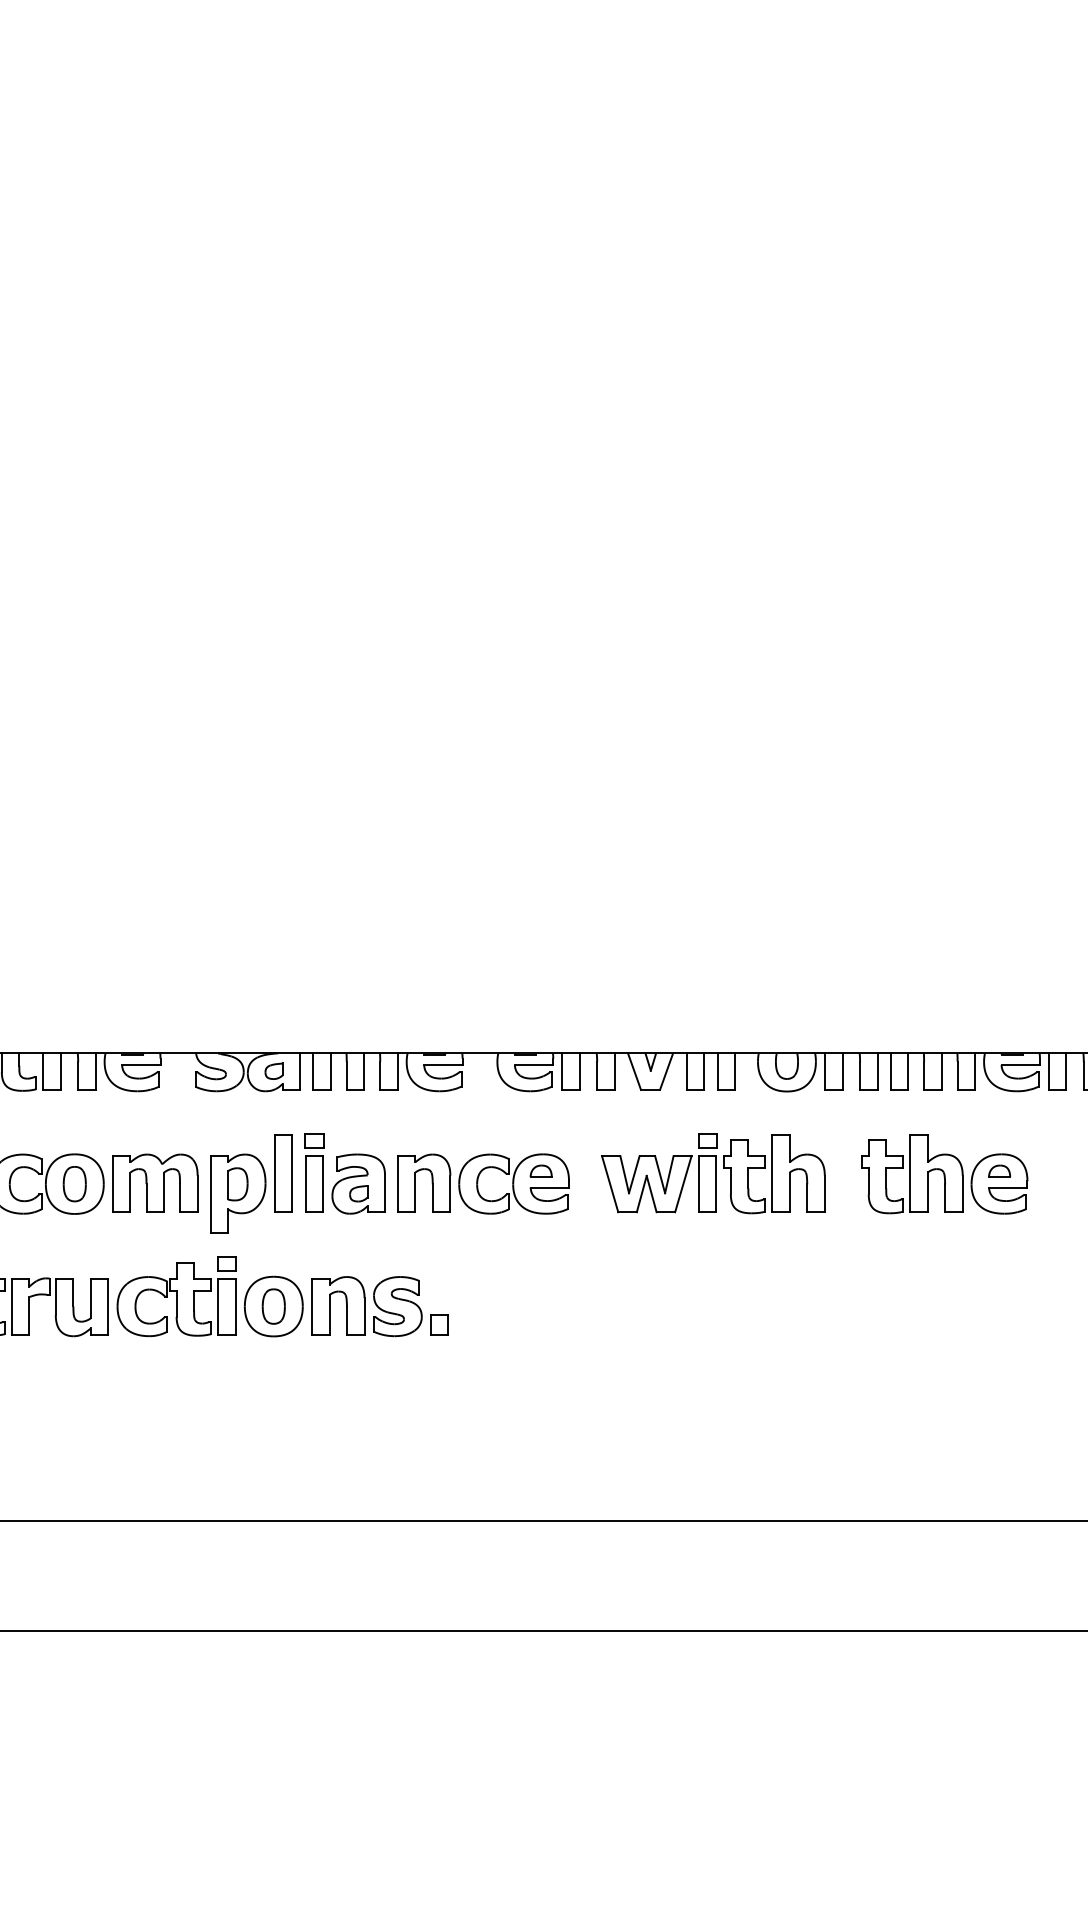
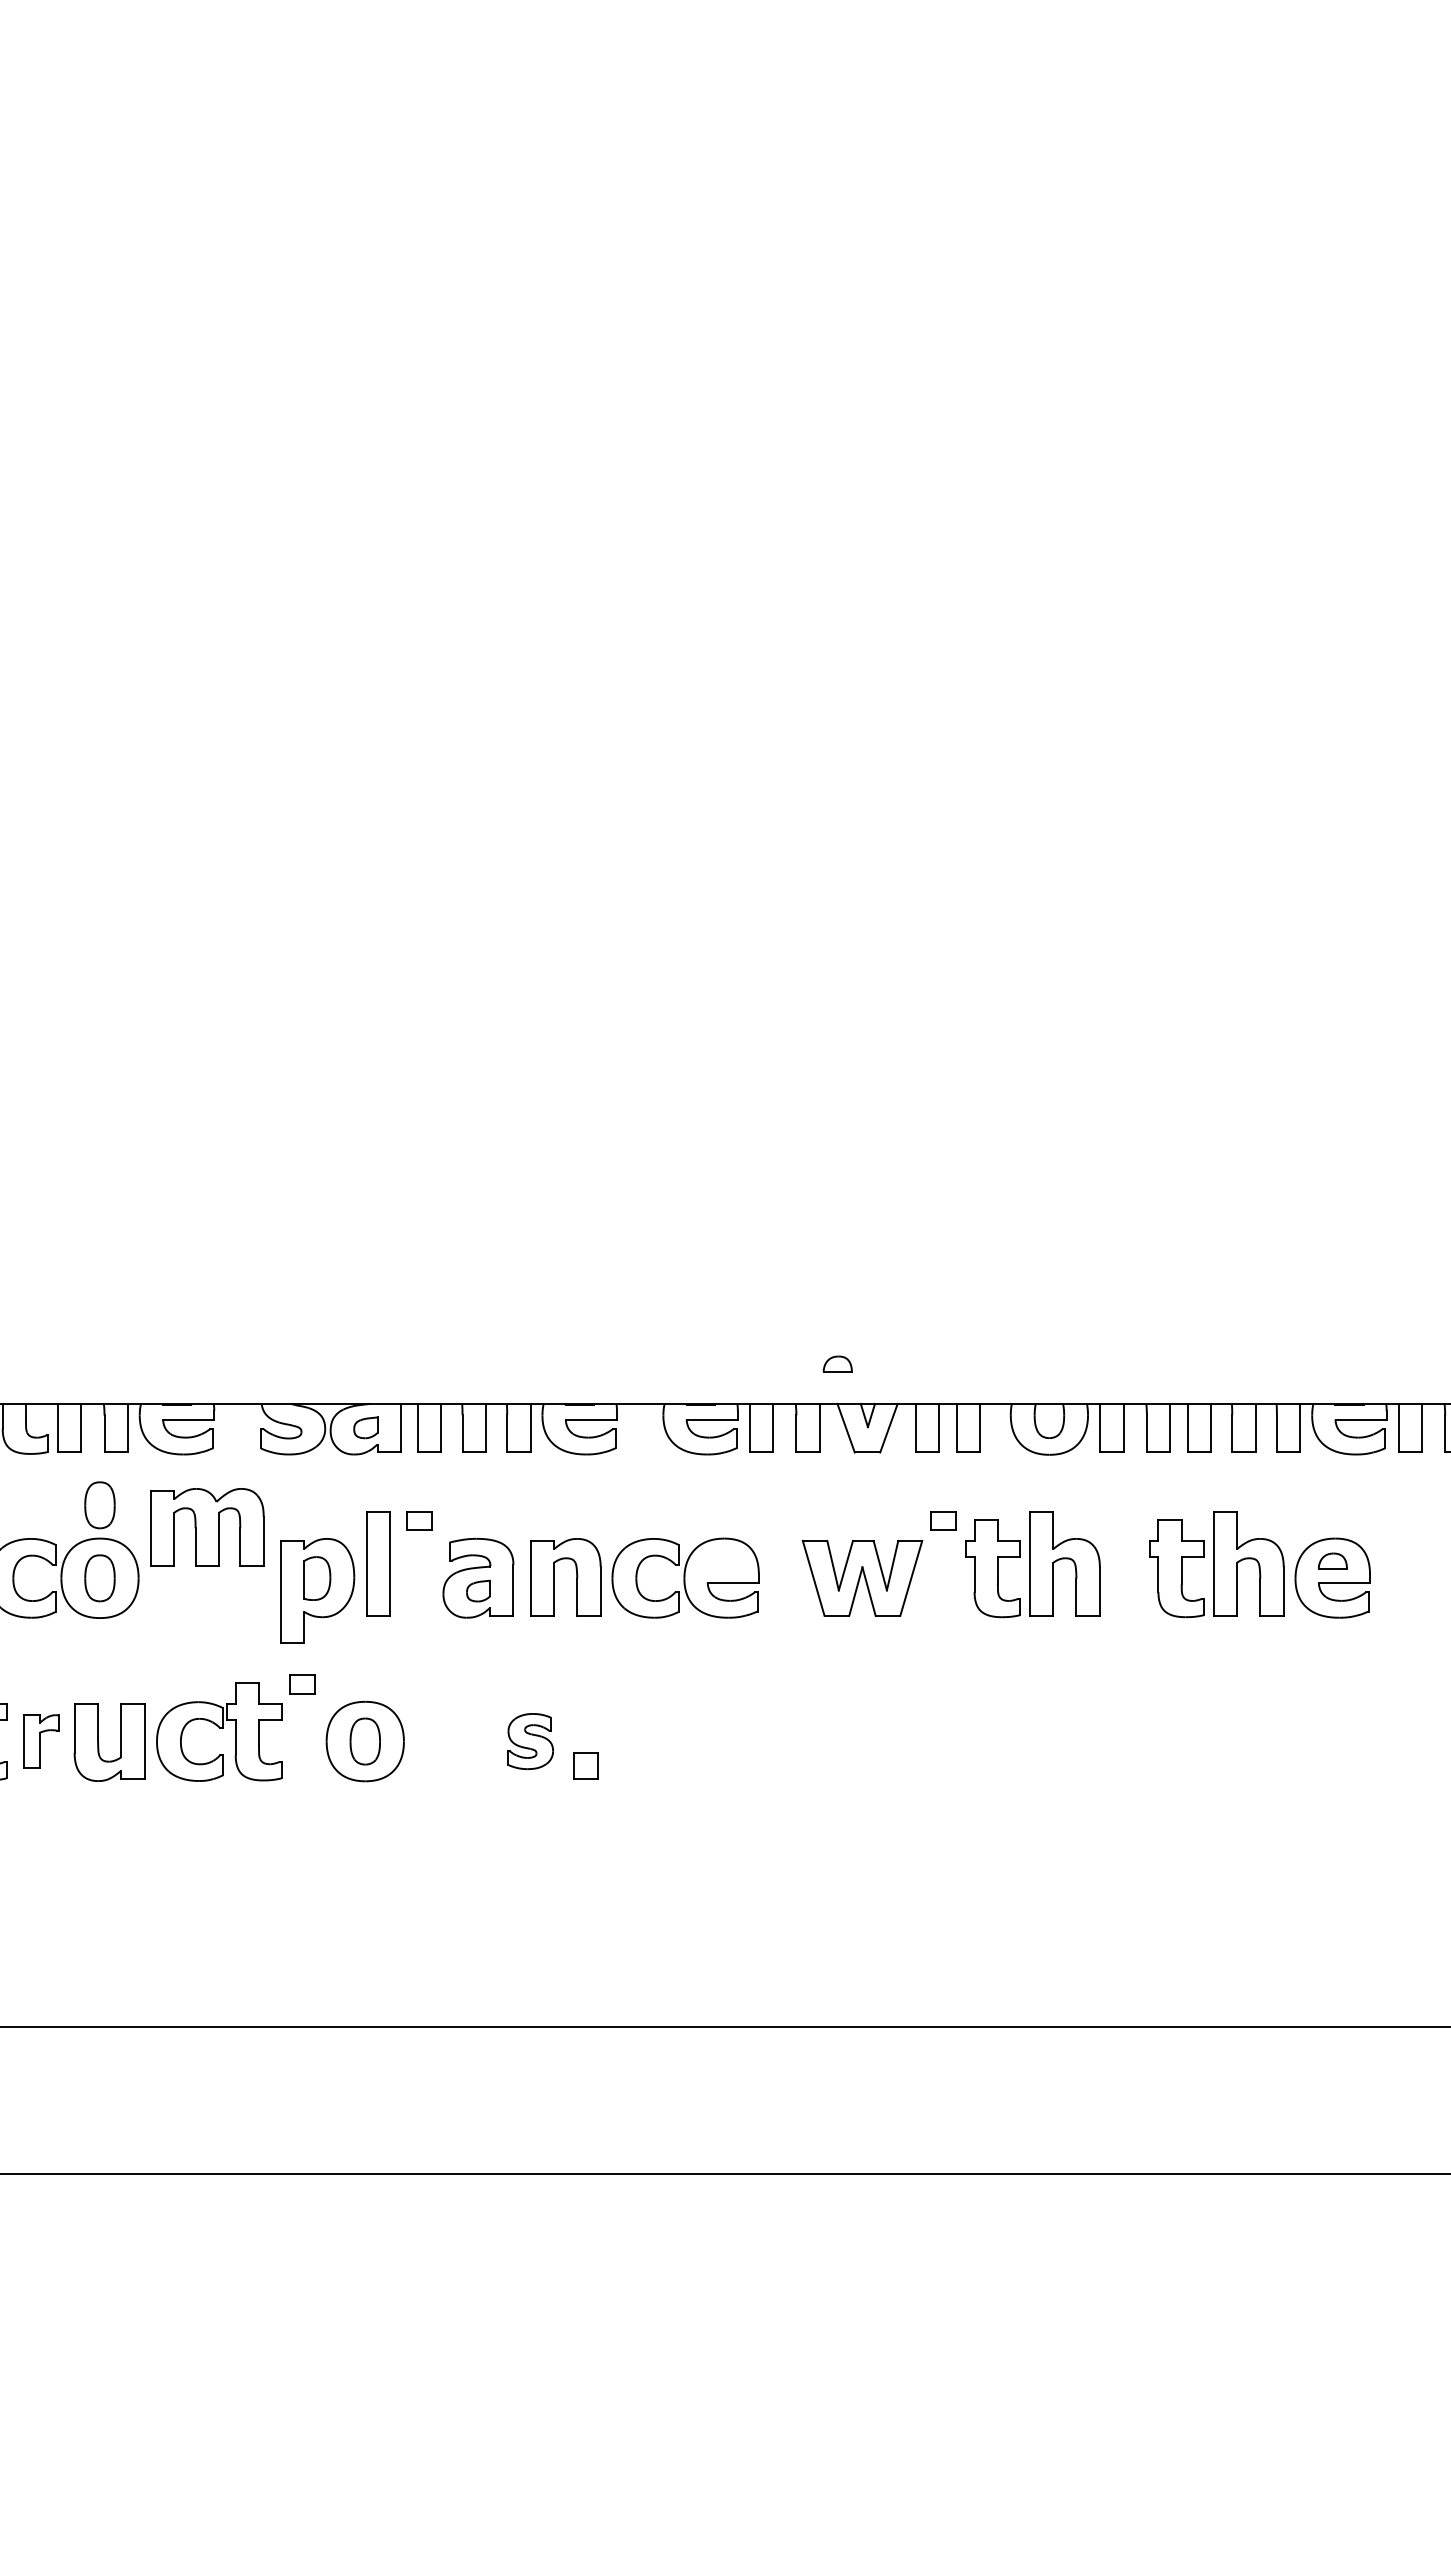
part: (74, 1129) -> (99, 1505), added
part: (540, 1170) -> (837, 1363), moved
part: (155, 1183) -> (207, 1527), moved
part: (314, 1184) -> (419, 1578), removed
part: (707, 1184) -> (943, 1578), removed
part: (345, 1305) -> (461, 1740), removed
part: (30, 1306) -> (40, 1741), size x0.7
part: (226, 1306) -> (302, 1741), removed
part: (397, 1306) -> (530, 1741), size x0.7

